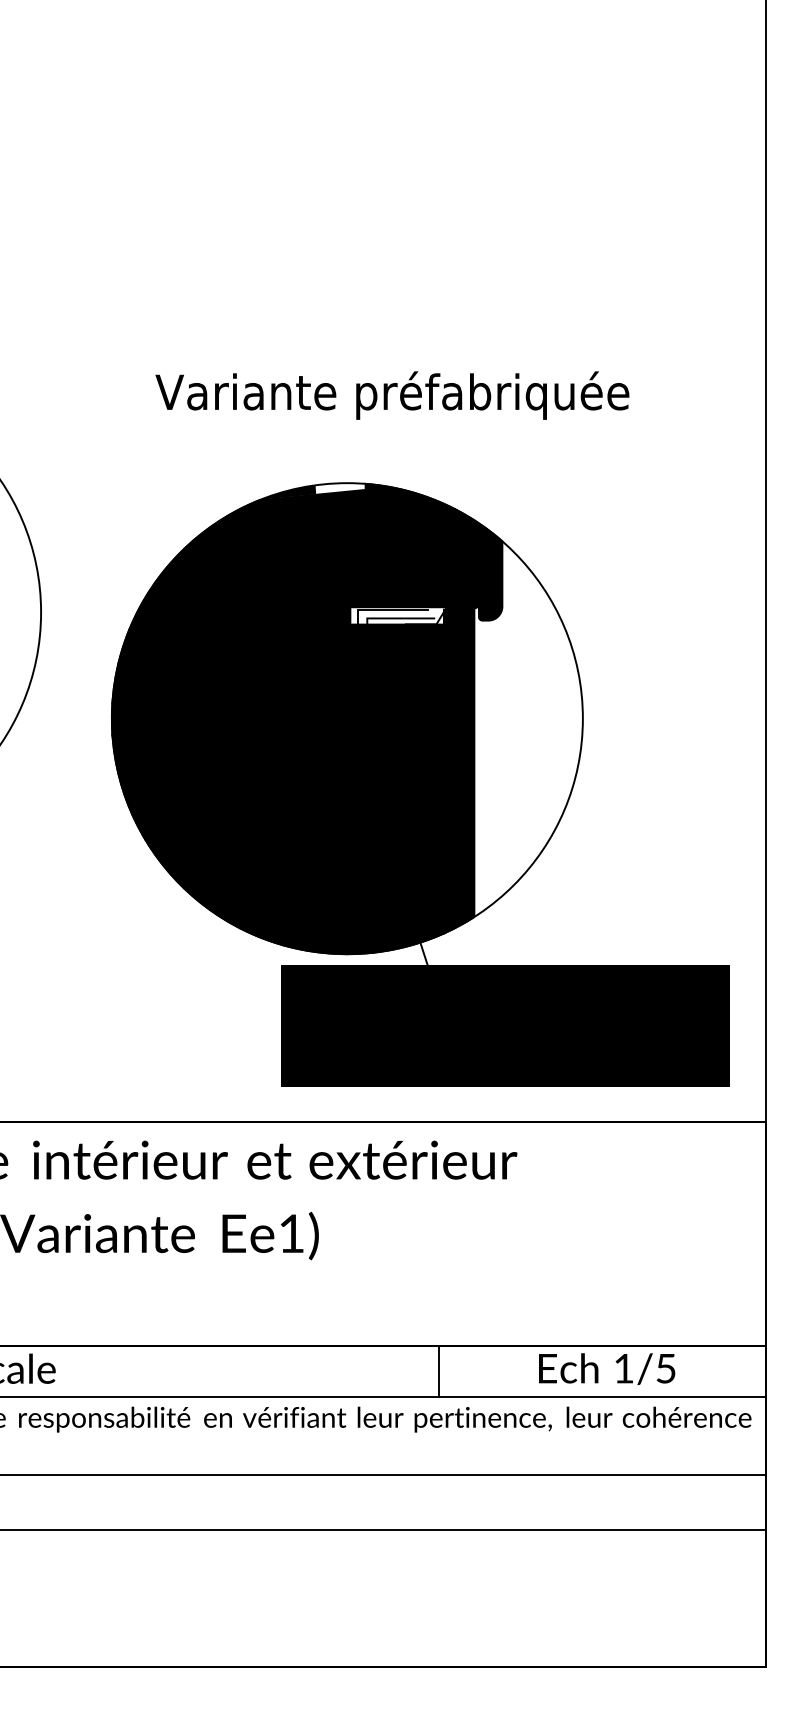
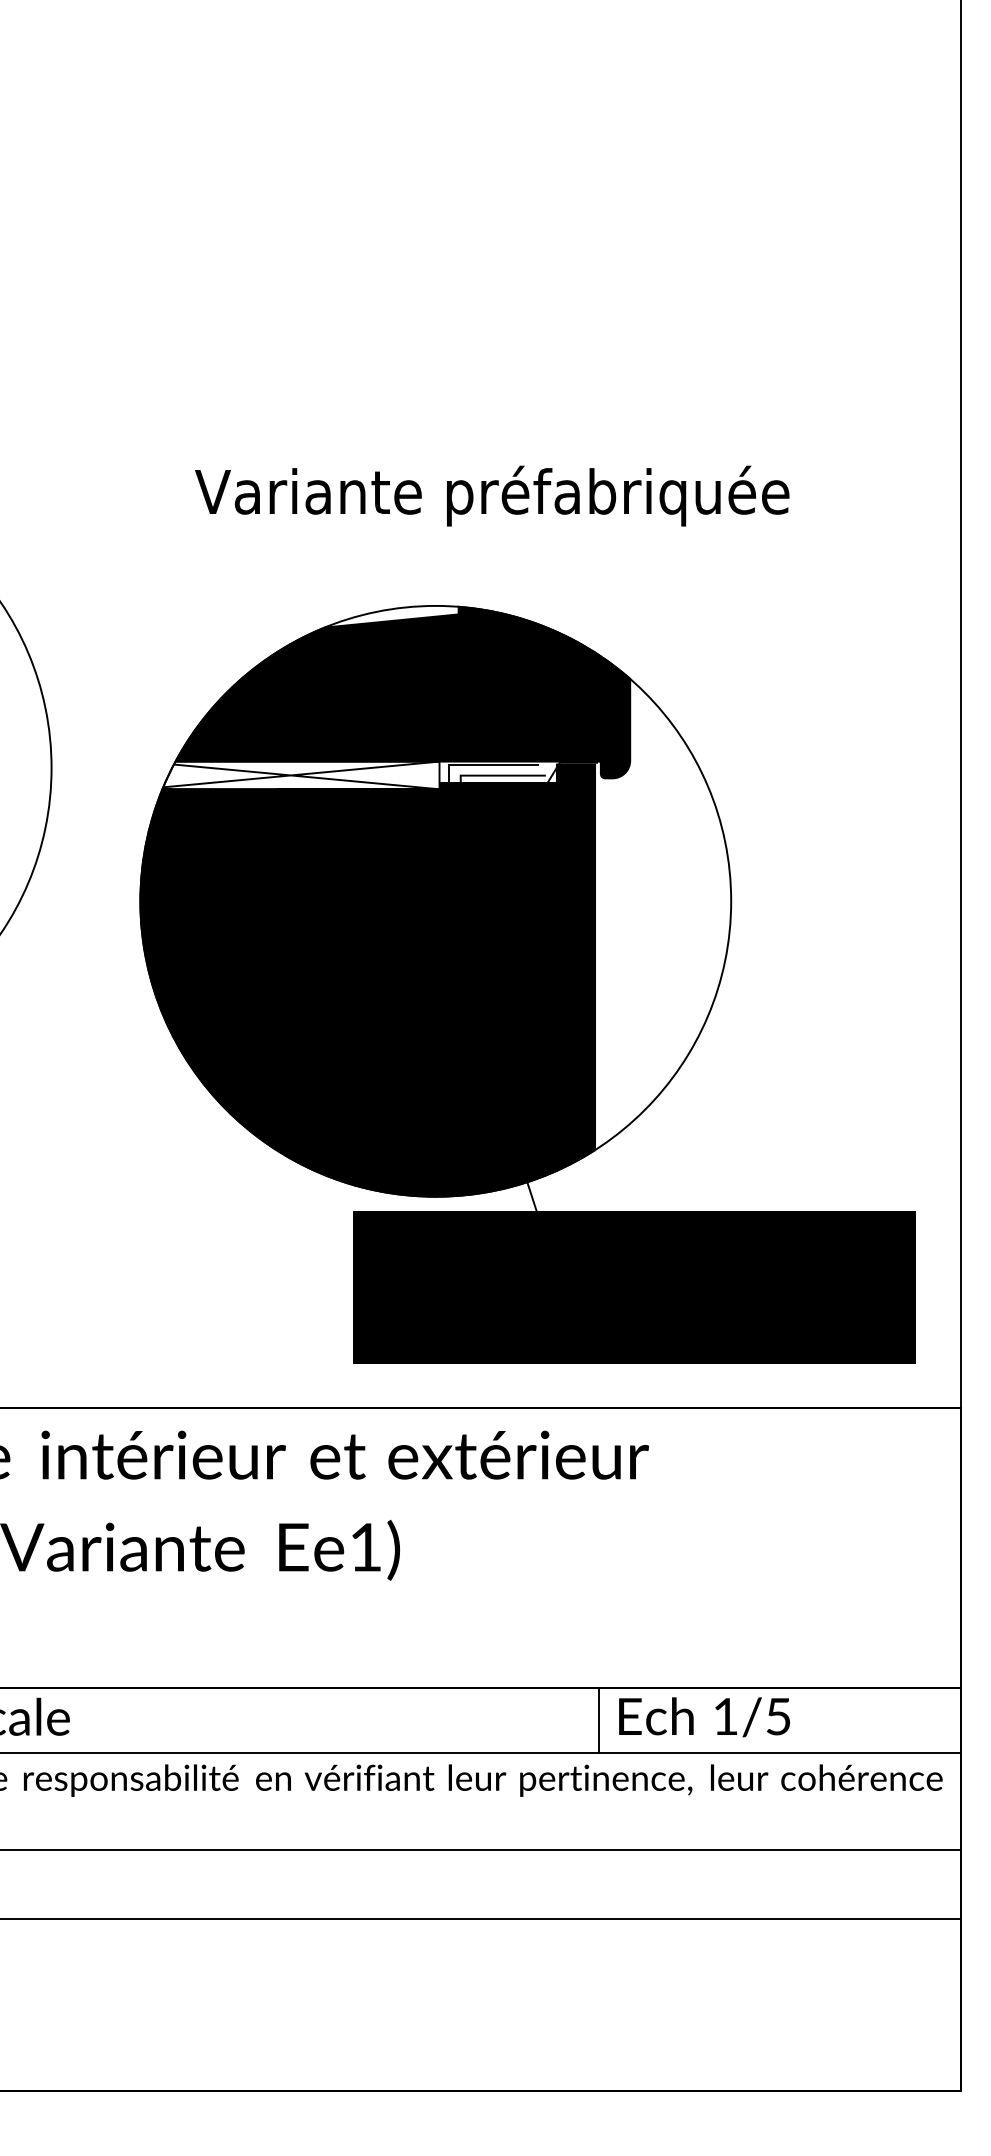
fill: (288, 492) -> (361, 617), removed
fill: (239, 618) -> (300, 775), removed
text: (607, 1369) -> (704, 1717), moved
line: (438, 1371) -> (598, 1720), moved

